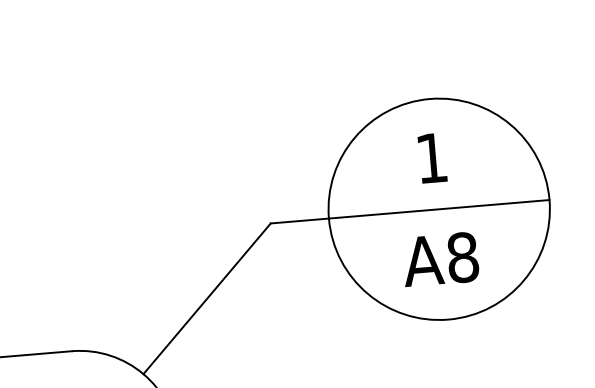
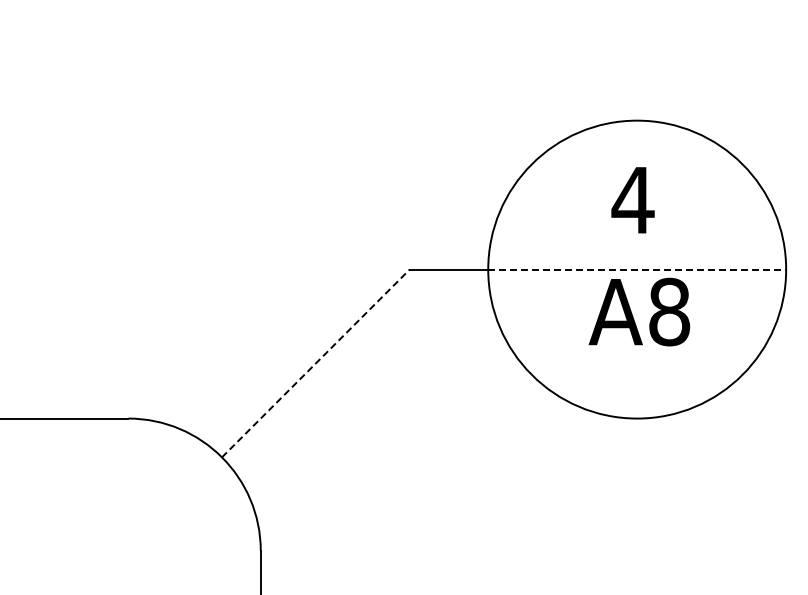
text: (431, 158) -> (632, 200), 1 -> 4
line: (439, 209) -> (637, 269), solid -> dashed
text: (440, 259) -> (639, 311), moved
line: (206, 298) -> (315, 363), solid -> dashed

